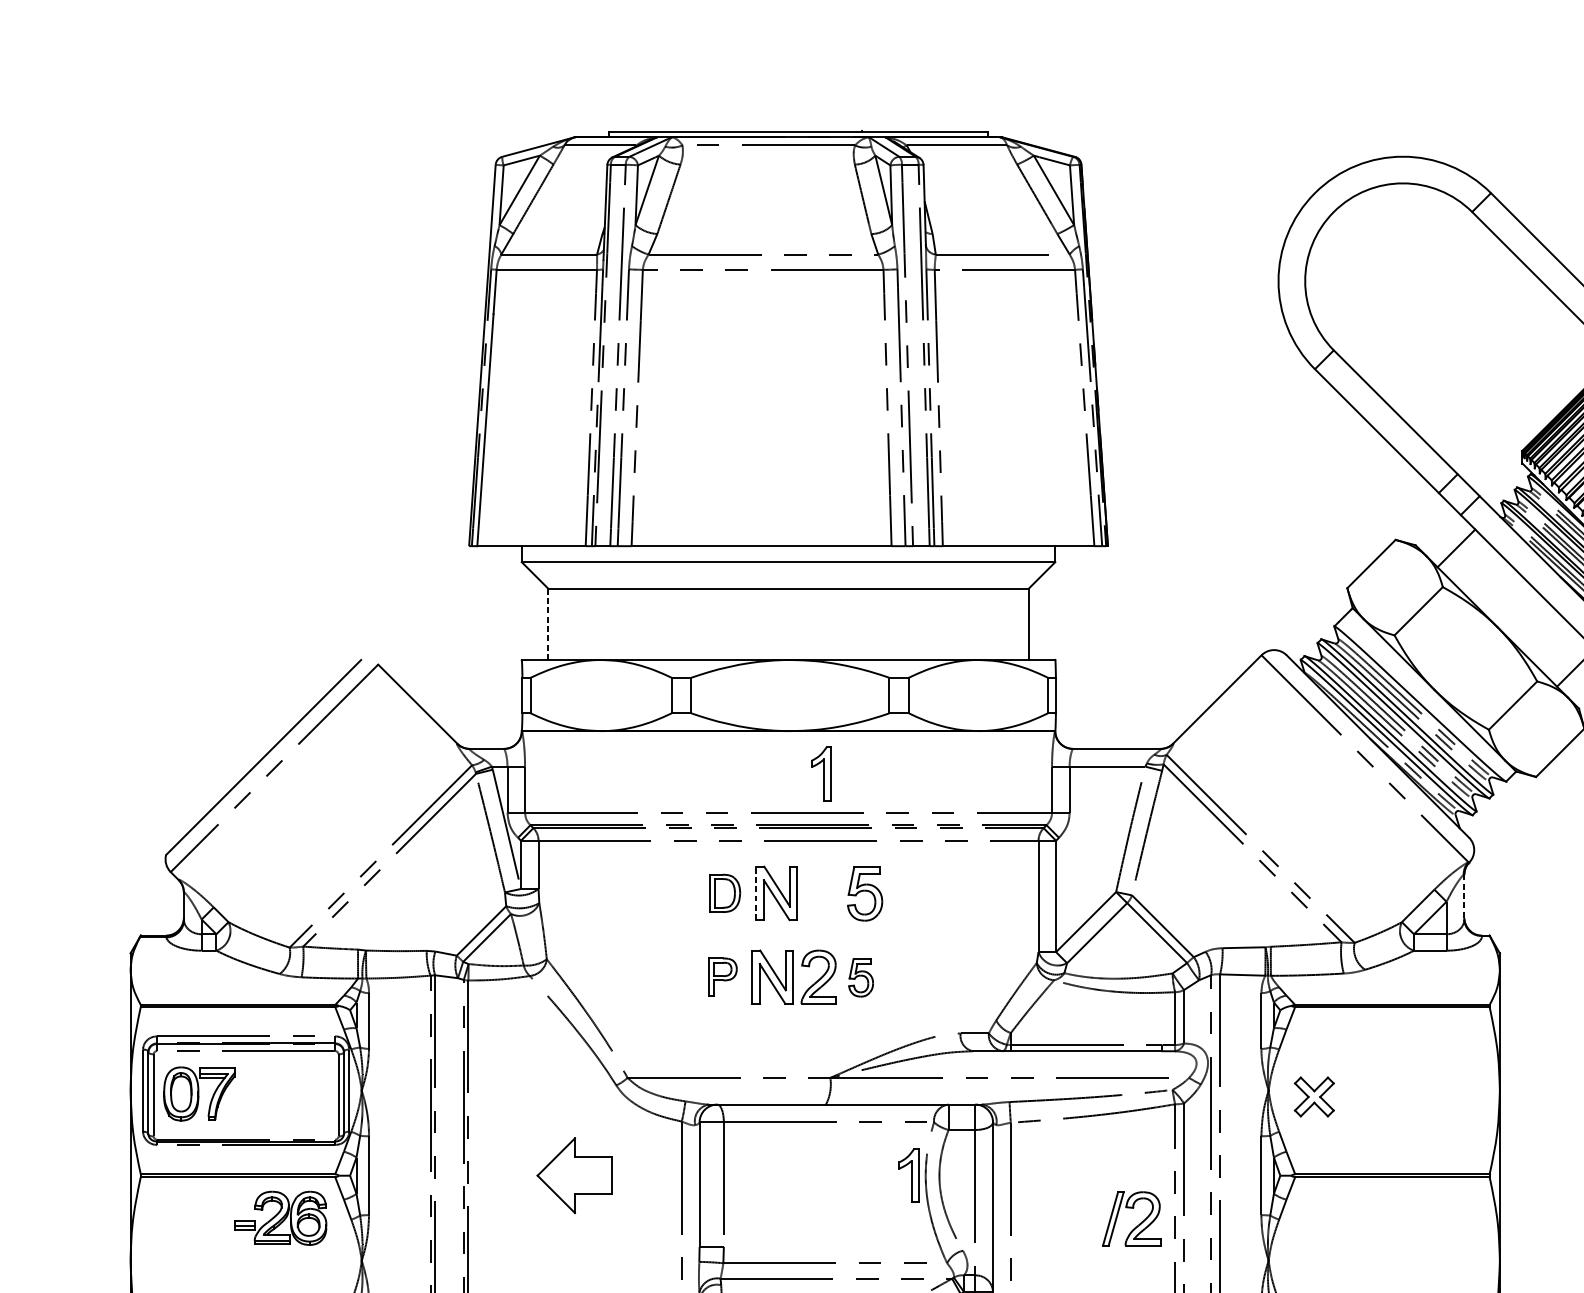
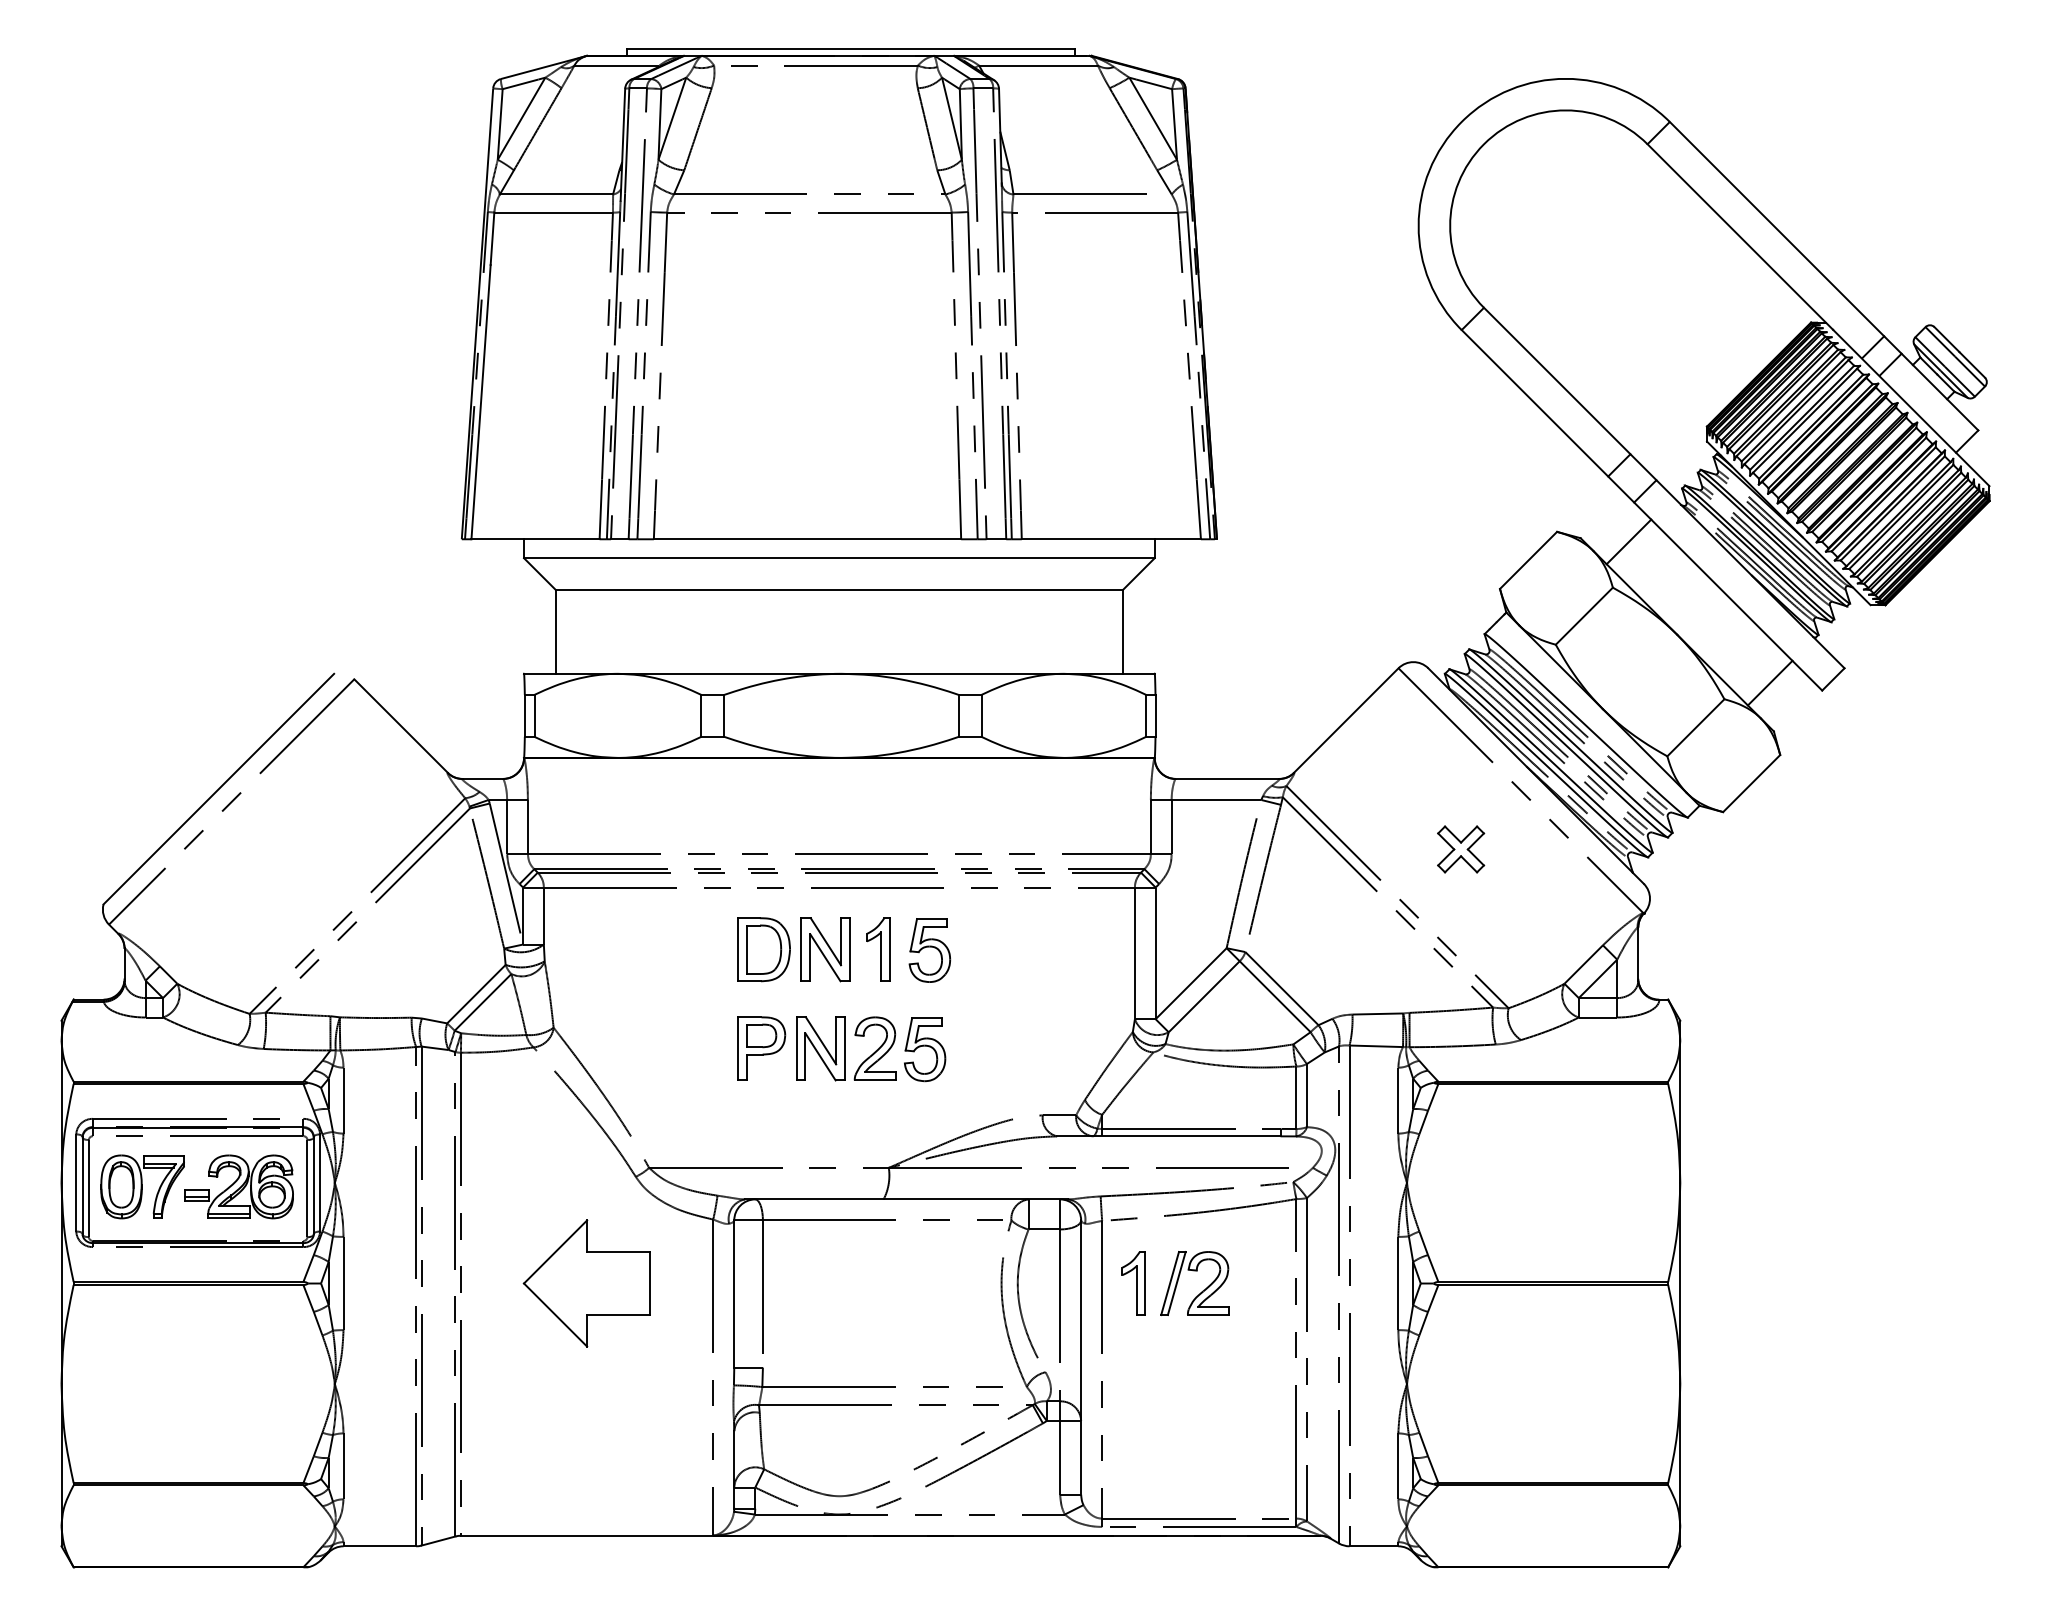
line: (548, 625) -> (555, 632), dashed -> solid
part: (821, 773) -> (878, 949), moved
part: (724, 893) -> (763, 949), size x1.43
line: (756, 893) -> (801, 949), dashed -> solid
line: (1464, 897) -> (1638, 954), dashed -> solid
part: (722, 976) -> (761, 1048), size x1.43
part: (861, 977) -> (925, 1049), size x1.43
part: (1314, 1097) -> (1461, 849), moved
part: (574, 1175) -> (586, 1283), size x1.43
part: (908, 1175) -> (1133, 1283), moved
part: (280, 1217) -> (238, 1186), moved
part: (1137, 1224) -> (1202, 1290), moved

